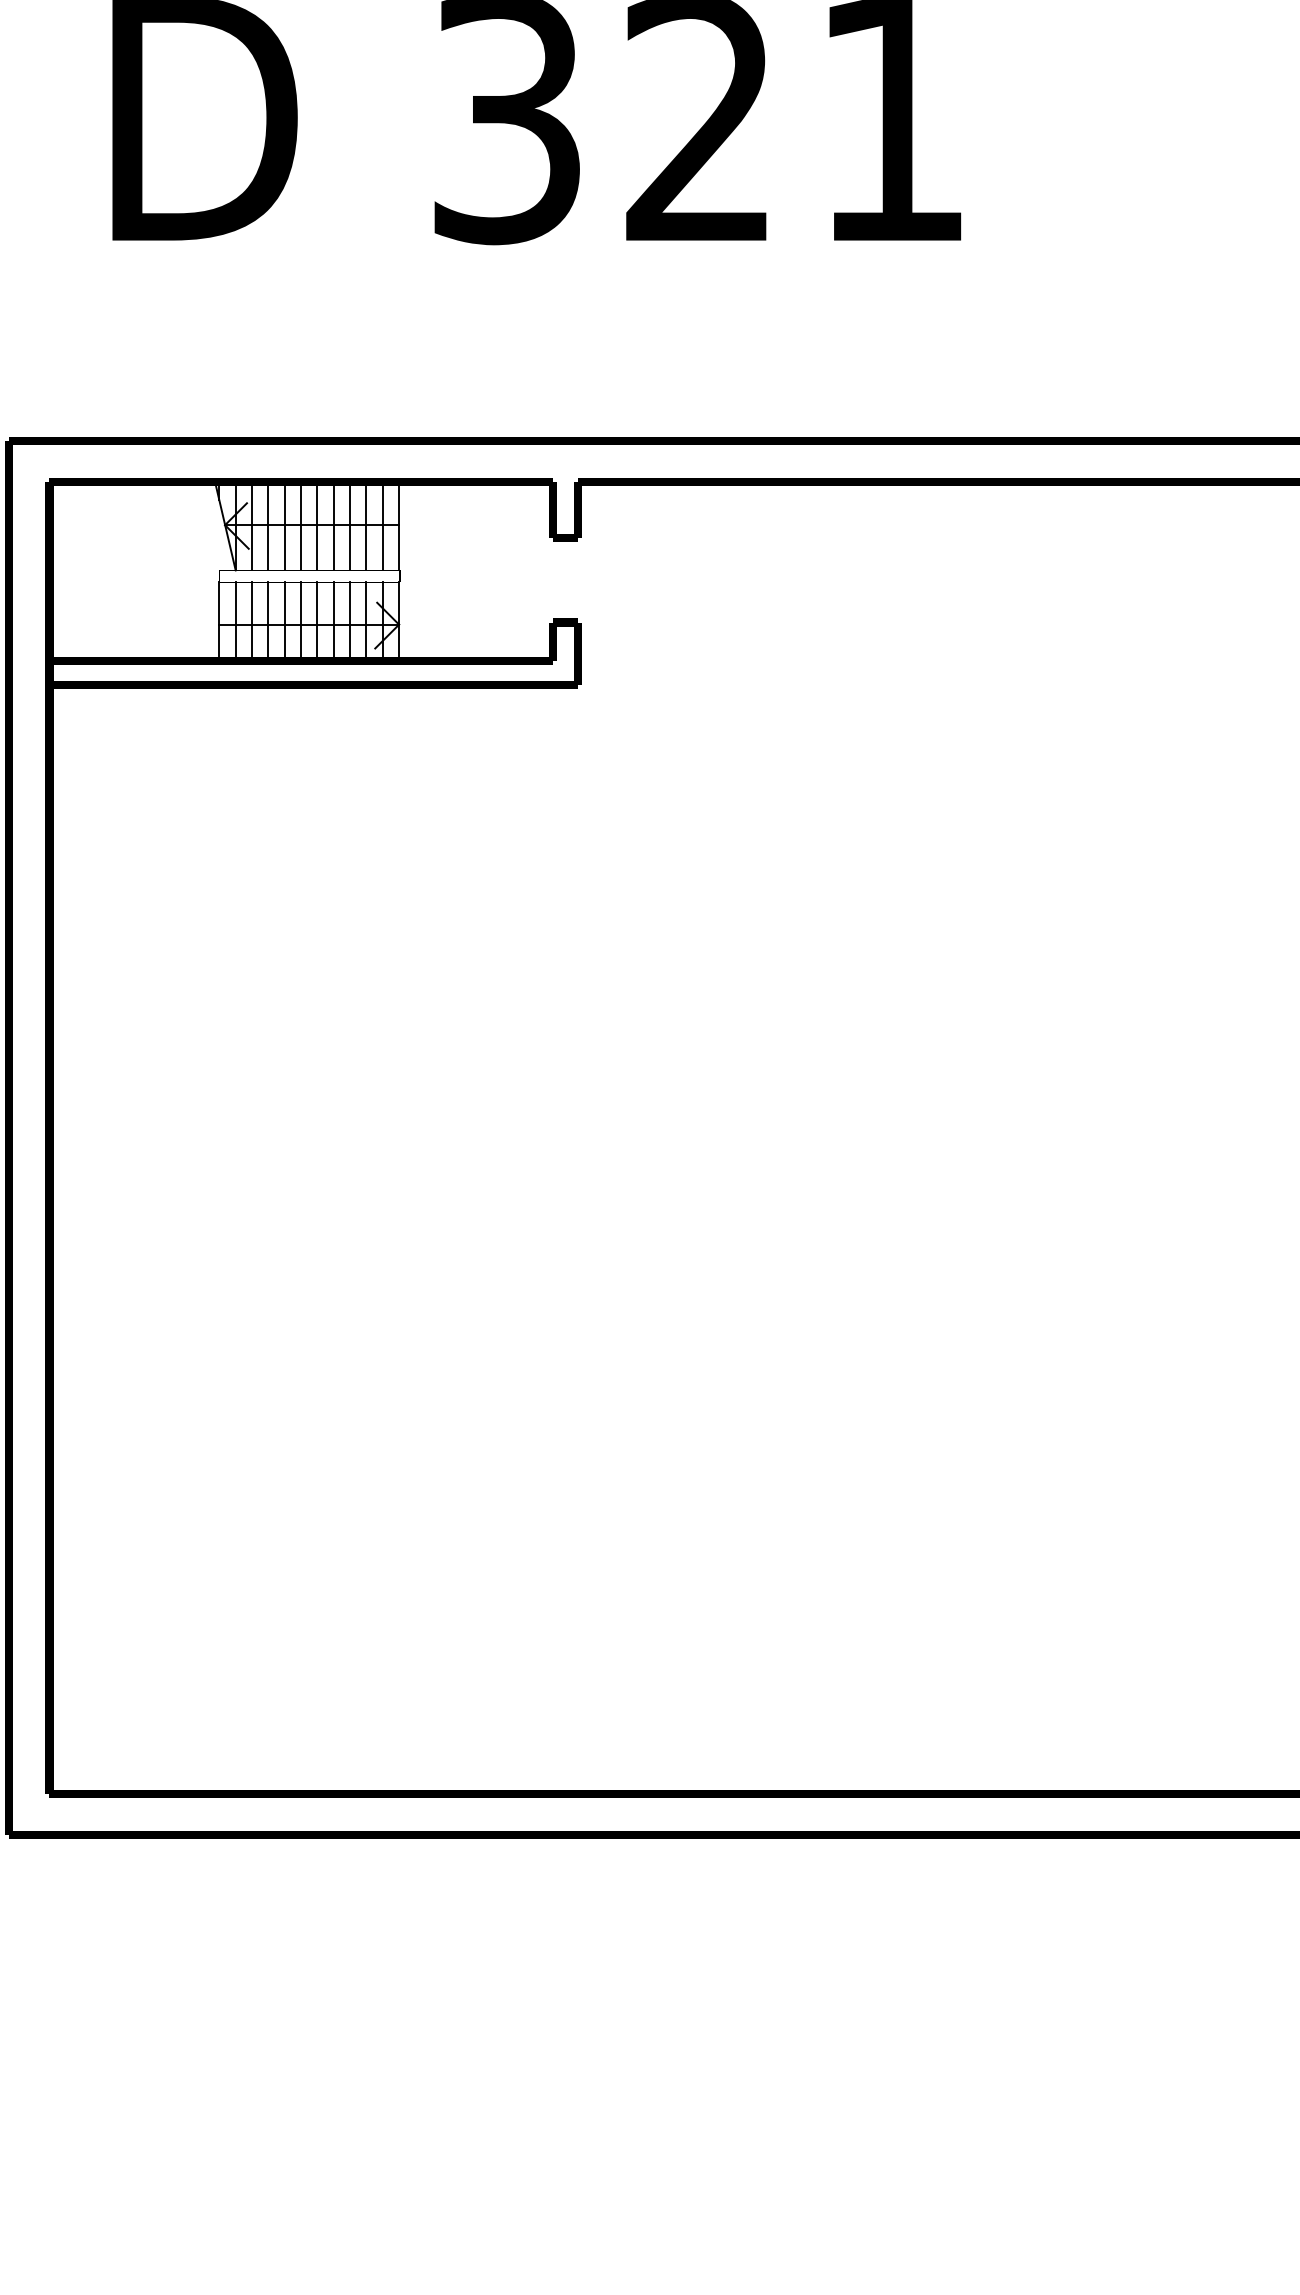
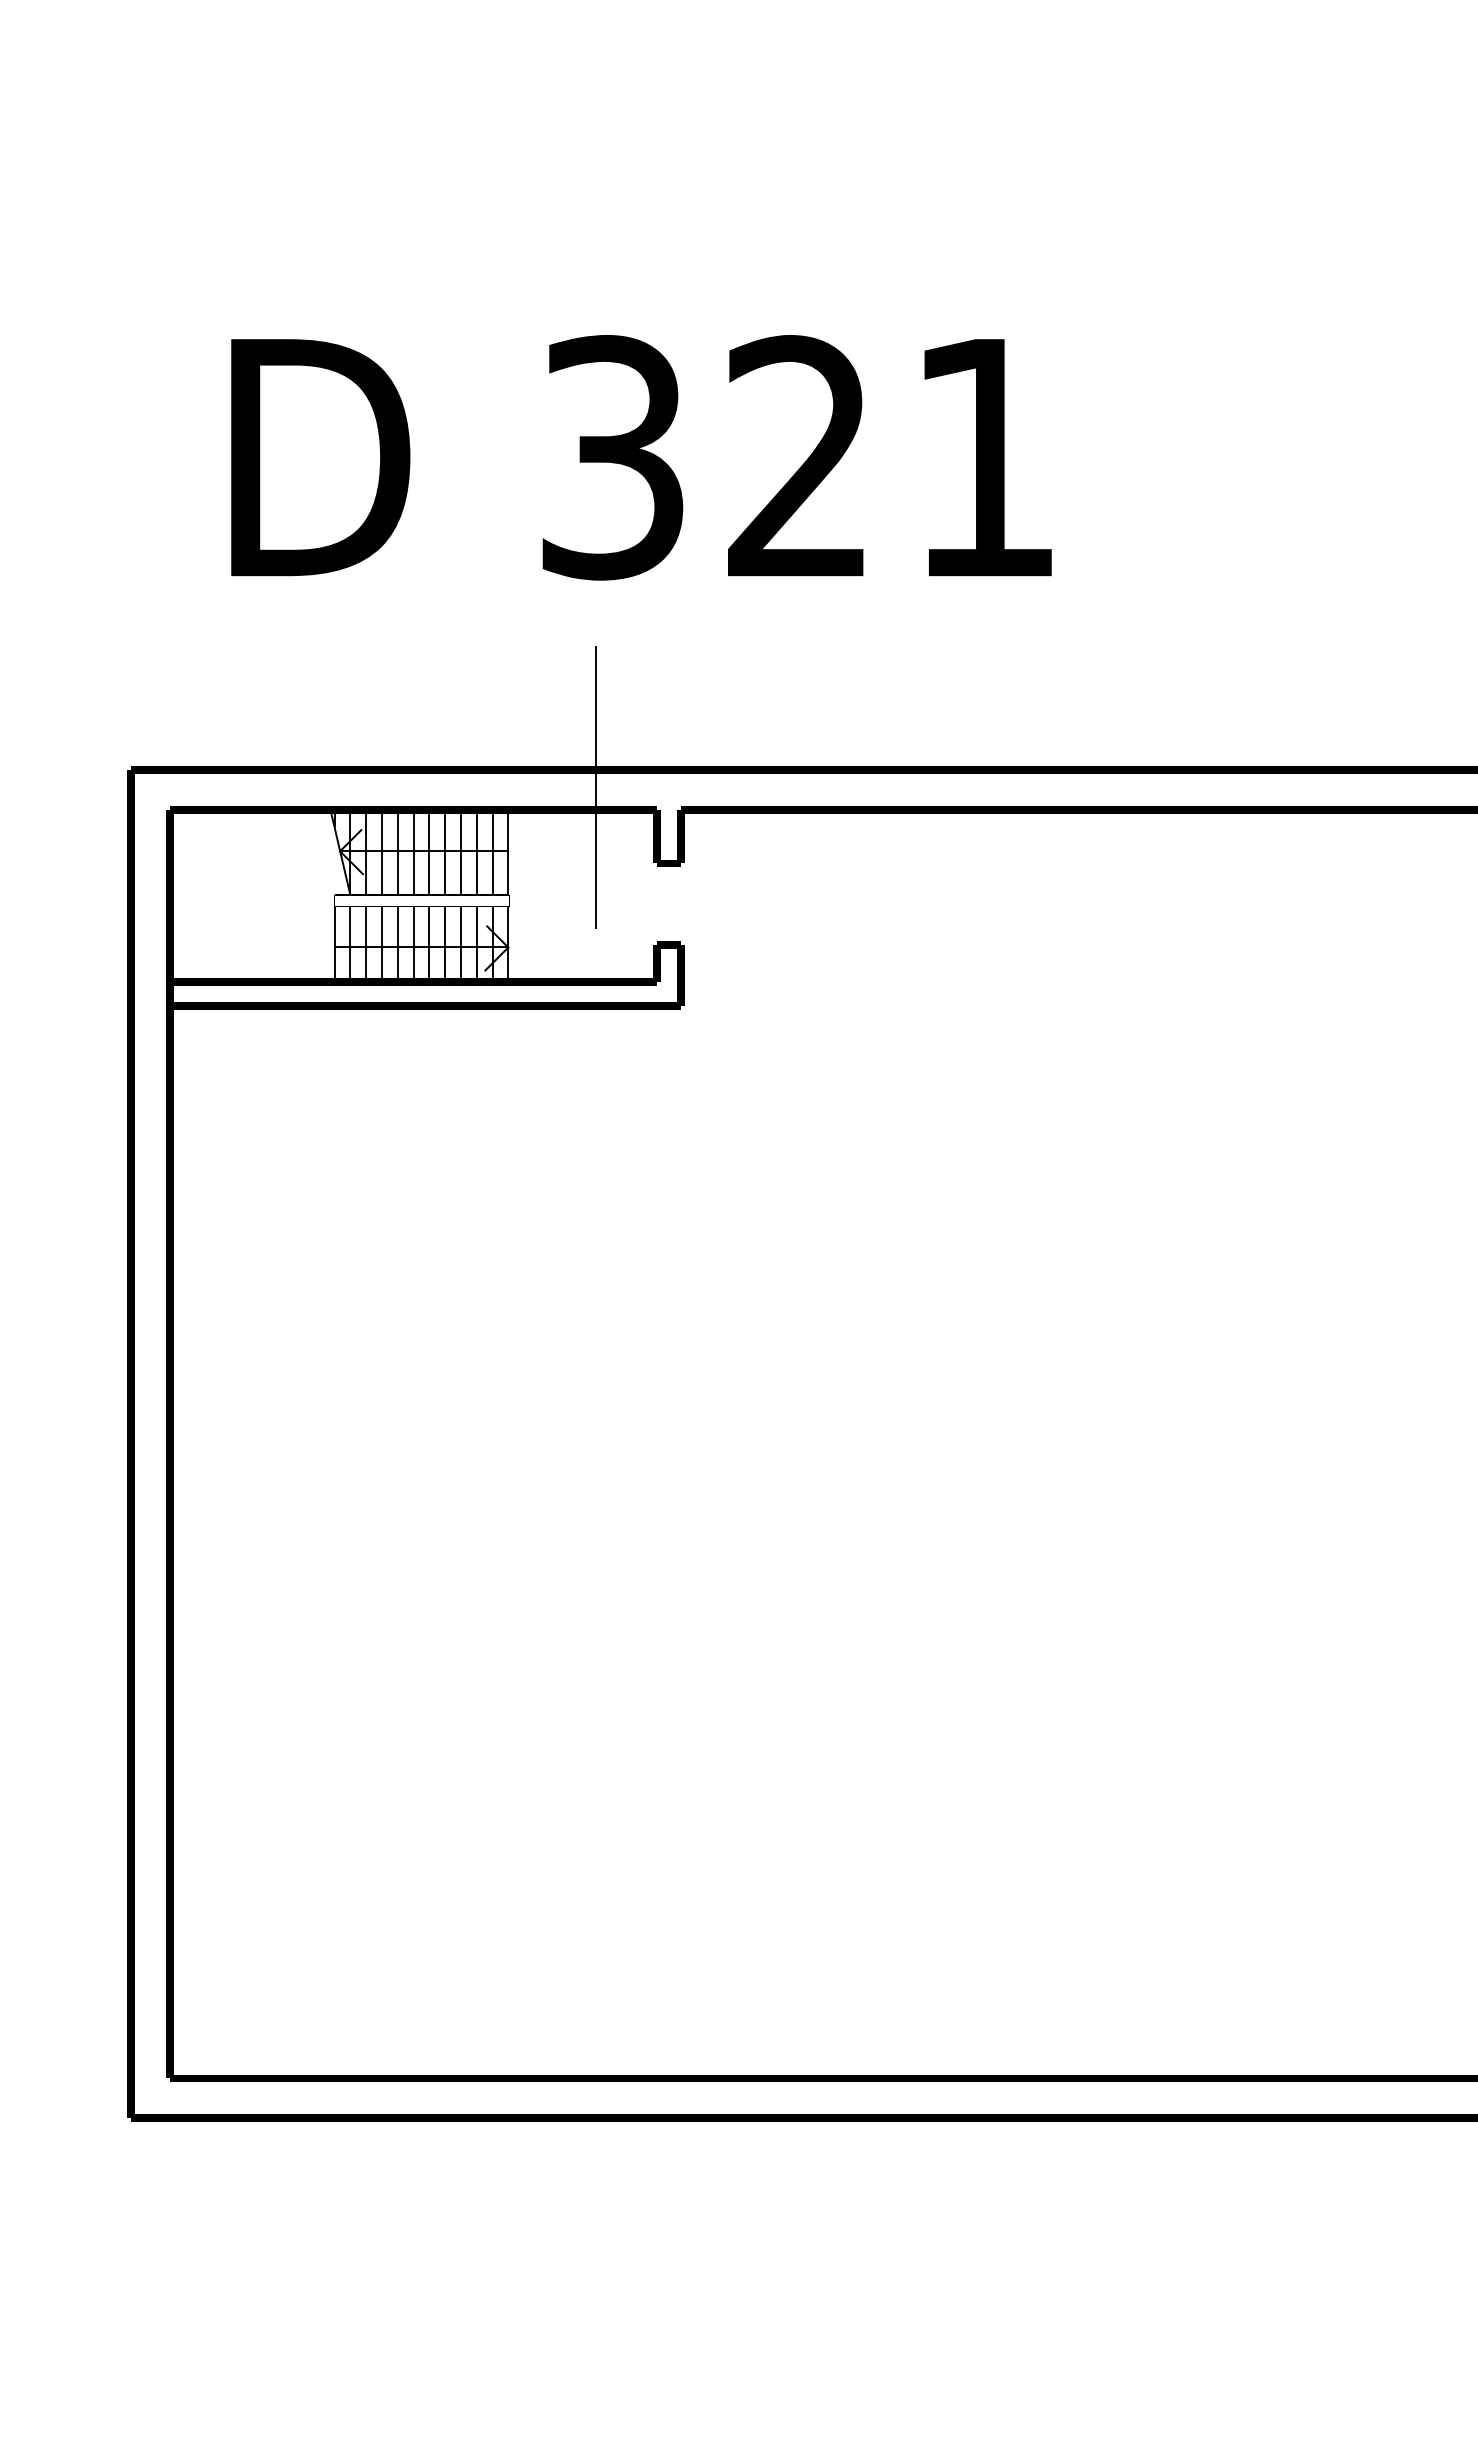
line: (490, 459) -> (596, 787), added

